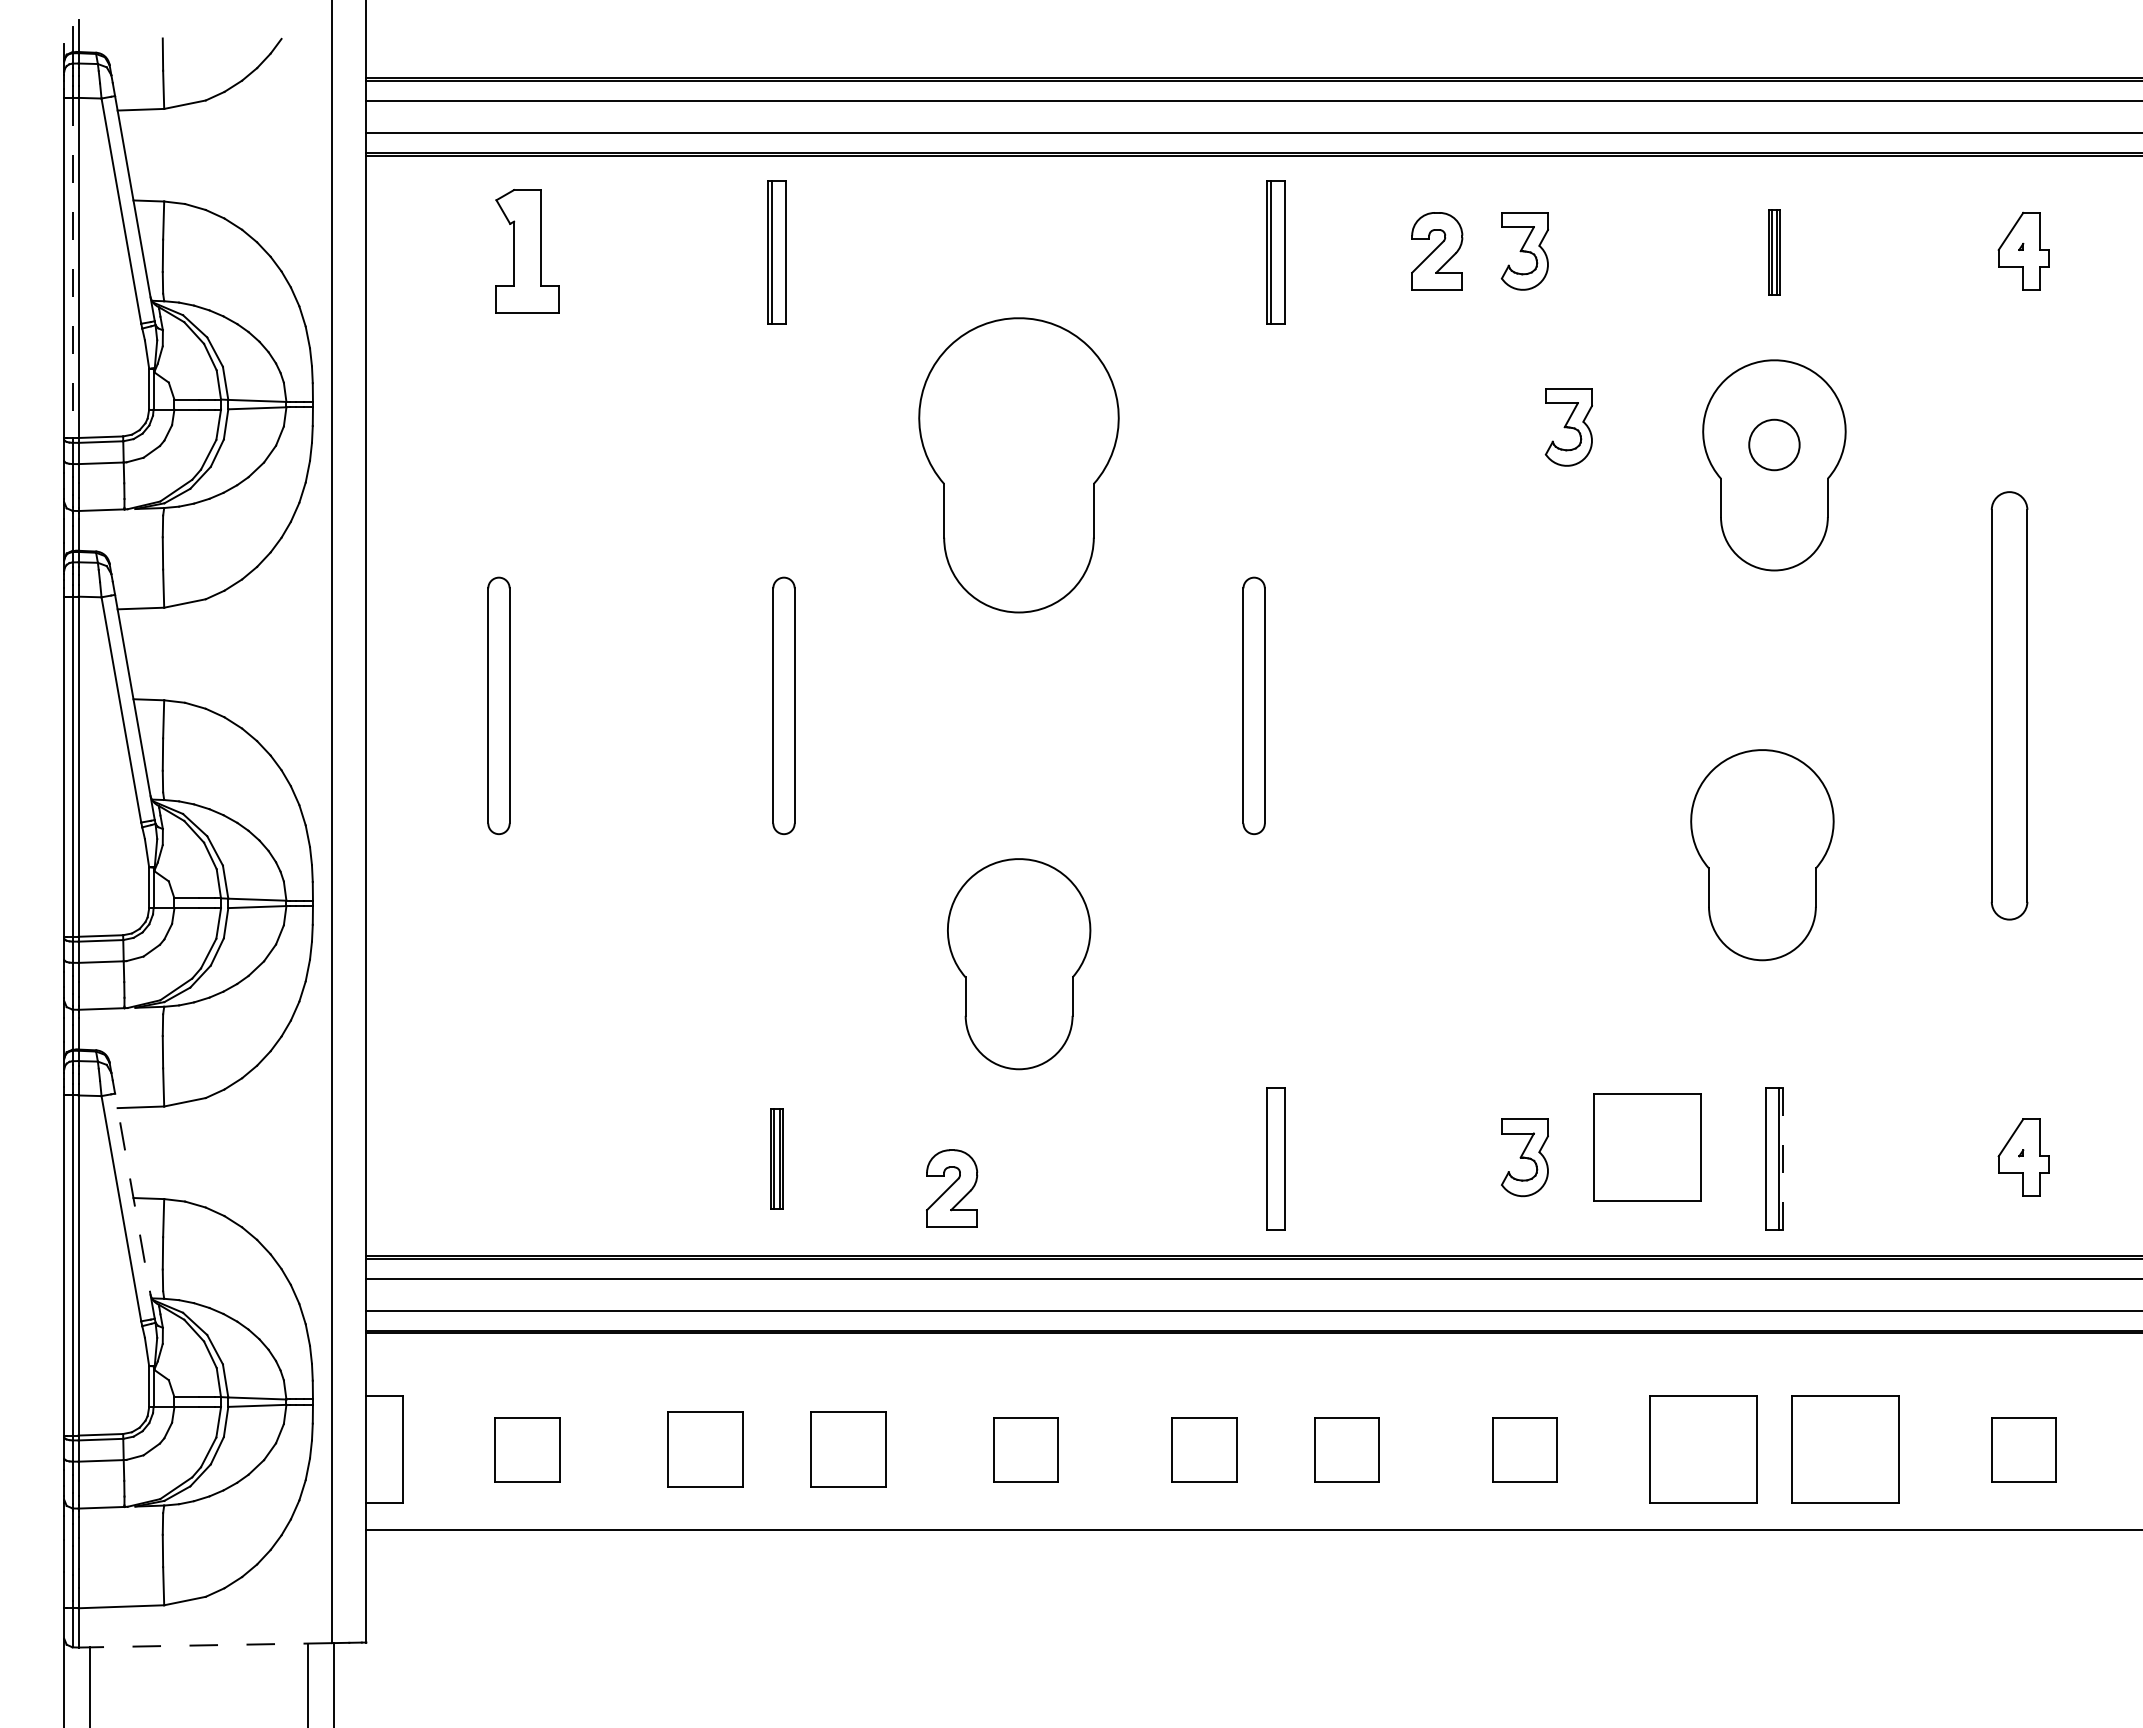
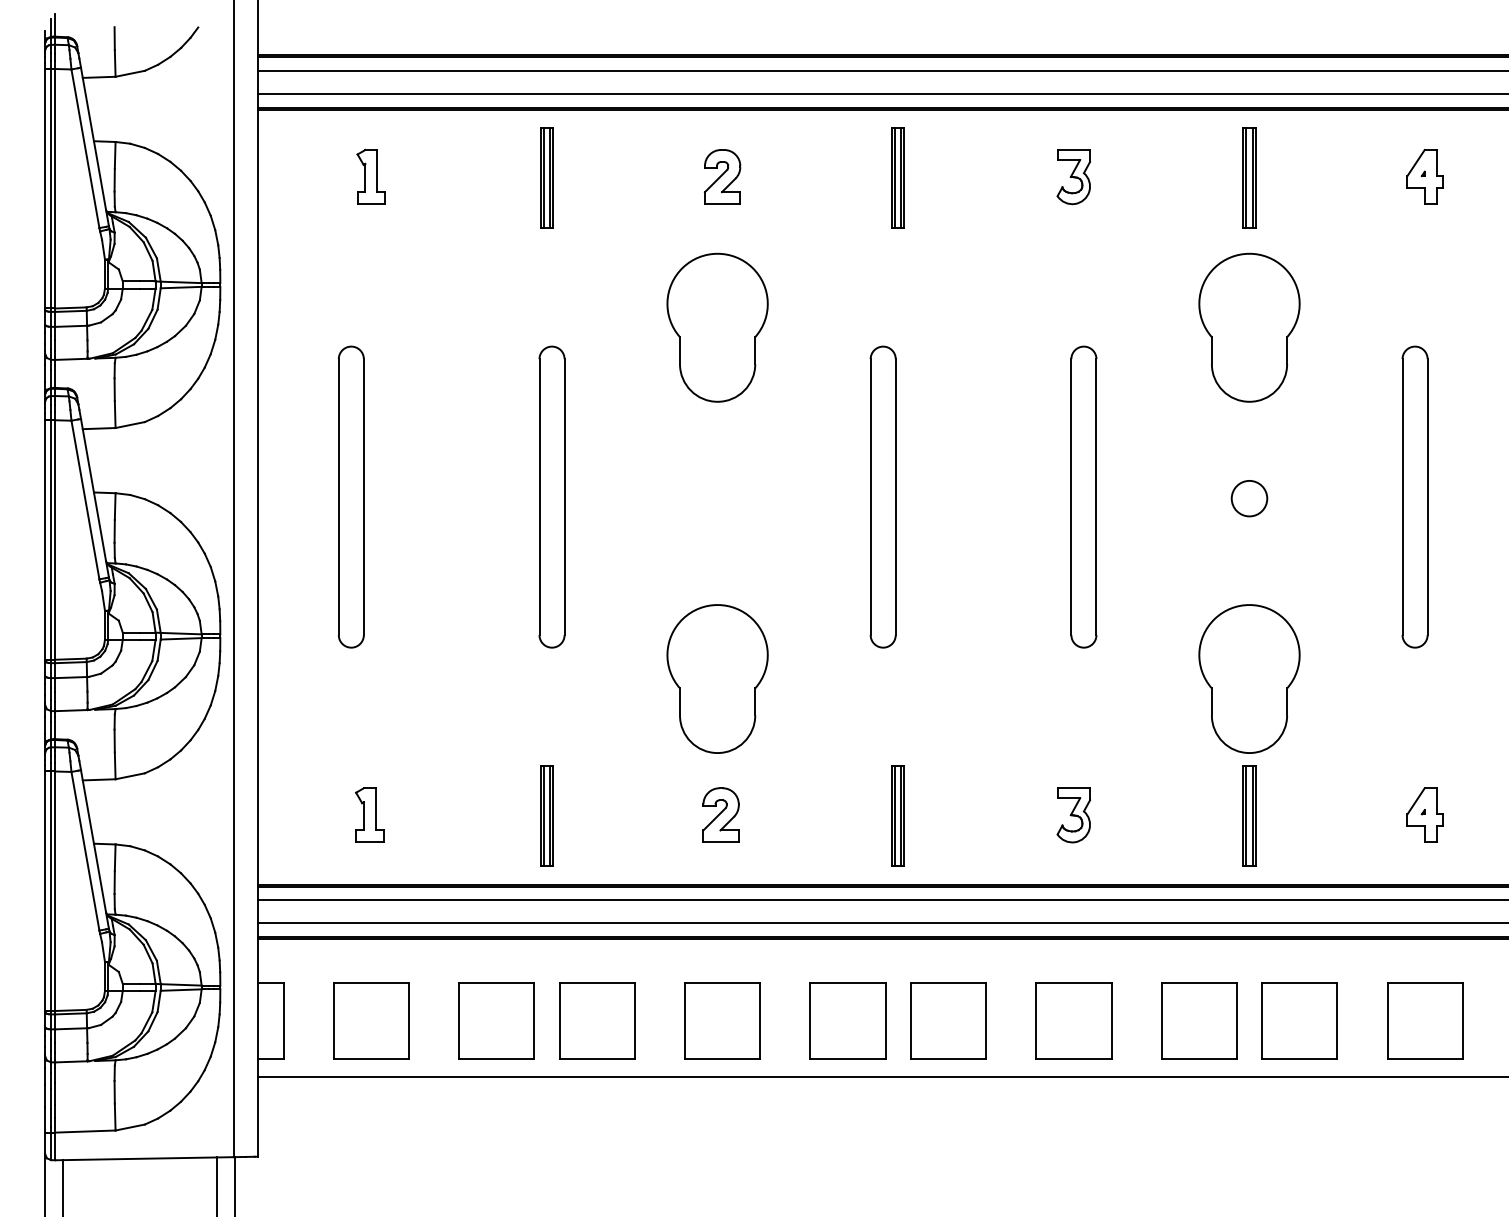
part: (526, 250) -> (370, 176), size x0.62
part: (1437, 251) -> (722, 177), moved
line: (781, 252) -> (550, 177), added
line: (1280, 252) -> (901, 177), added
part: (1774, 252) -> (1249, 177), size x1.67
line: (72, 268) -> (51, 189), dashed -> solid
part: (1568, 427) -> (1104, 301), removed
circle: (1774, 444) -> (1249, 498), moved
part: (1019, 465) -> (717, 327), size x0.71
part: (498, 705) -> (350, 496), size x1.67
part: (783, 705) -> (551, 496), size x1.67
part: (1253, 705) -> (882, 496), size x1.67
part: (1538, 705) -> (1083, 496), added
part: (1762, 855) -> (1249, 679), moved
part: (1647, 1147) -> (1160, 808), removed
part: (524, 1157) -> (369, 815), added
part: (776, 1158) -> (546, 815), size x1.43
line: (1271, 1158) -> (895, 815), added
line: (1280, 1158) -> (901, 815), added
line: (1769, 1158) -> (1246, 815), added
line: (1783, 1158) -> (1255, 815), dashed -> solid
part: (952, 1188) -> (721, 815), moved
line: (134, 1205) -> (94, 848), dashed -> solid
part: (527, 1449) -> (371, 1020), size x1.67
part: (705, 1449) -> (496, 1020), size x1.43
part: (848, 1449) -> (597, 1020), size x1.43
part: (1026, 1449) -> (722, 1020), size x1.67
part: (1204, 1449) -> (848, 1020), size x1.67
part: (1346, 1449) -> (948, 1020), size x1.67
part: (1524, 1449) -> (1073, 1020), size x1.67
part: (2023, 1449) -> (1424, 1020), size x1.67
line: (205, 1645) -> (144, 1158), dashed -> solid

